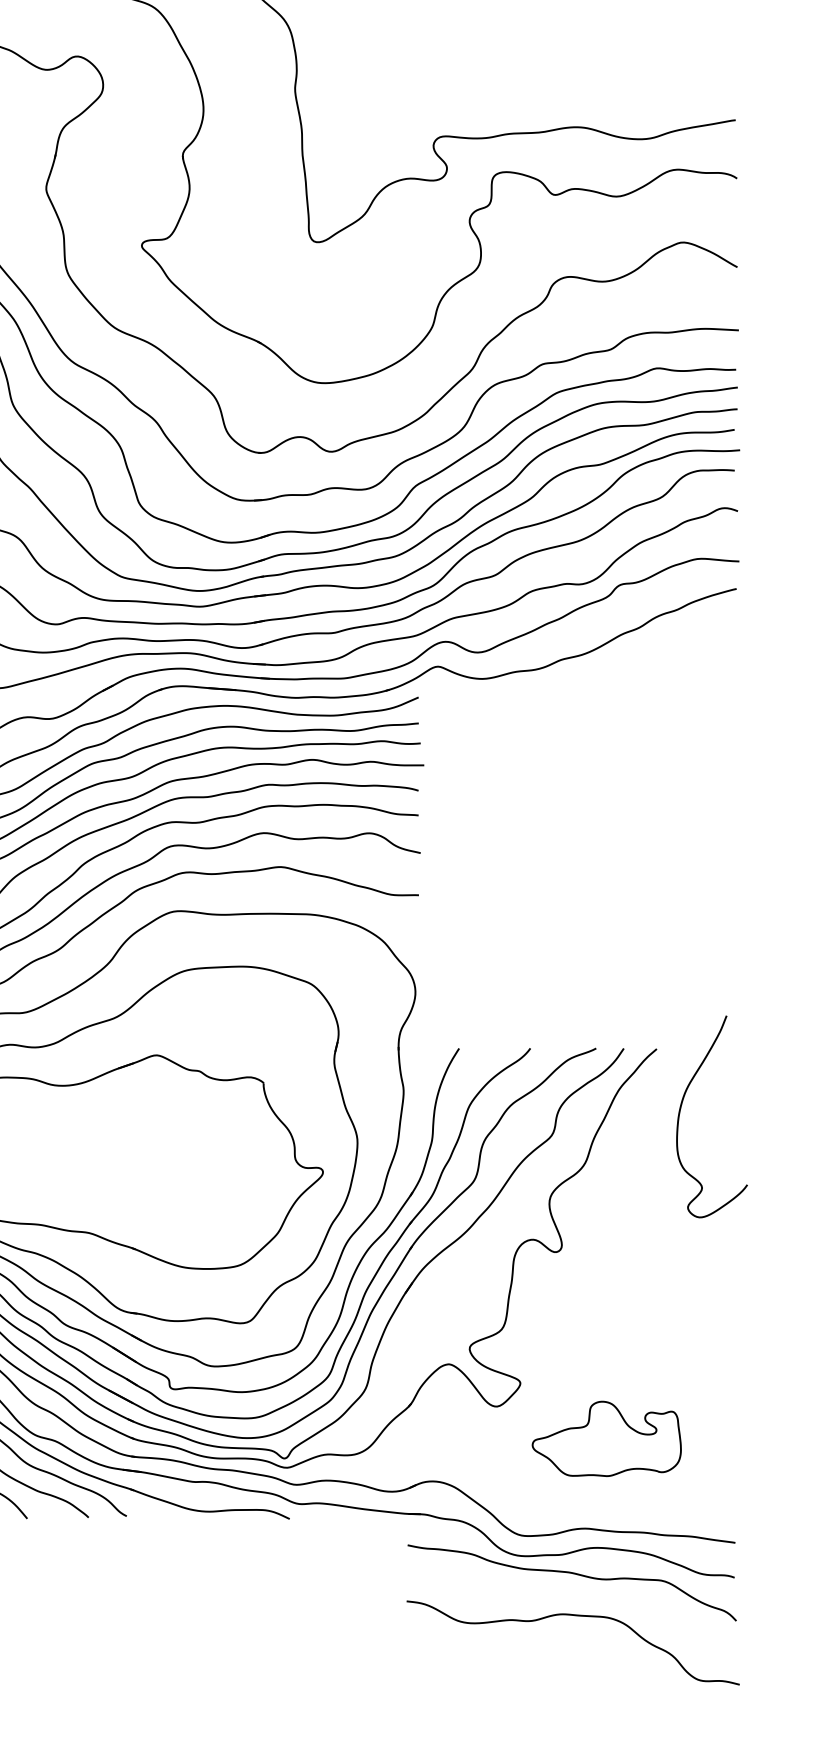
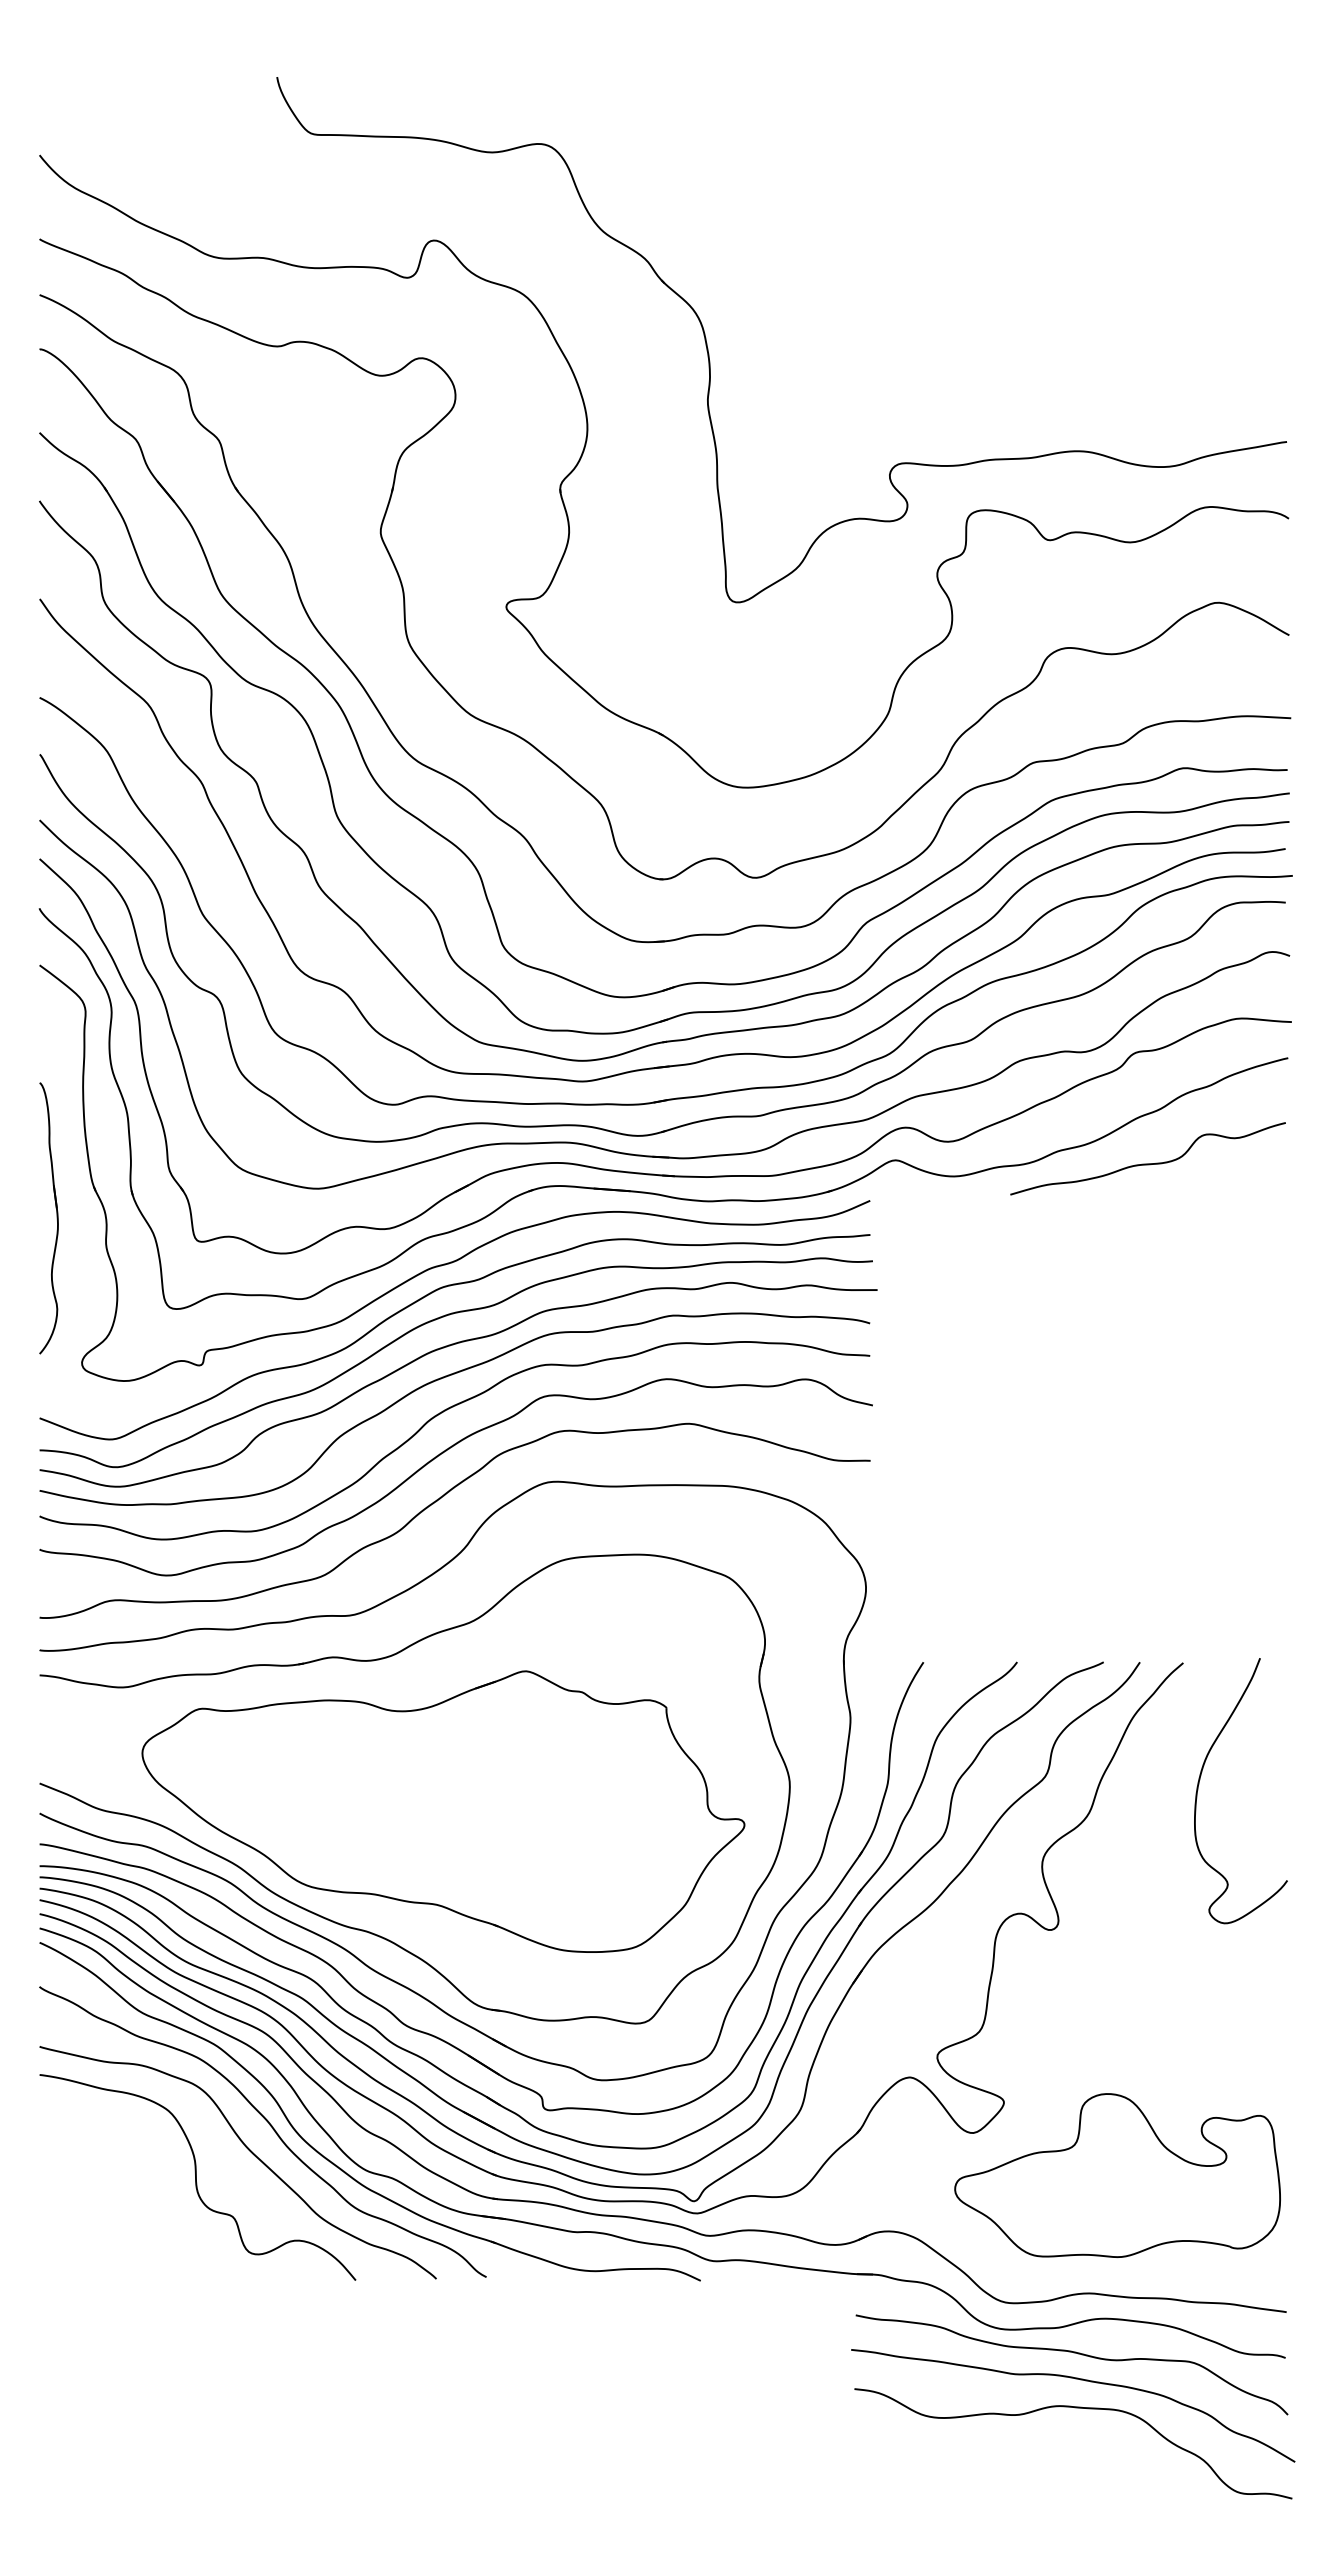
curve: (629, 669) -> (1147, 1163), added
curve: (680, 1111) -> (1199, 1784), moved
part: (606, 1438) -> (1117, 2175), size x1.67
curve: (578, 1594) -> (1080, 2380), added

